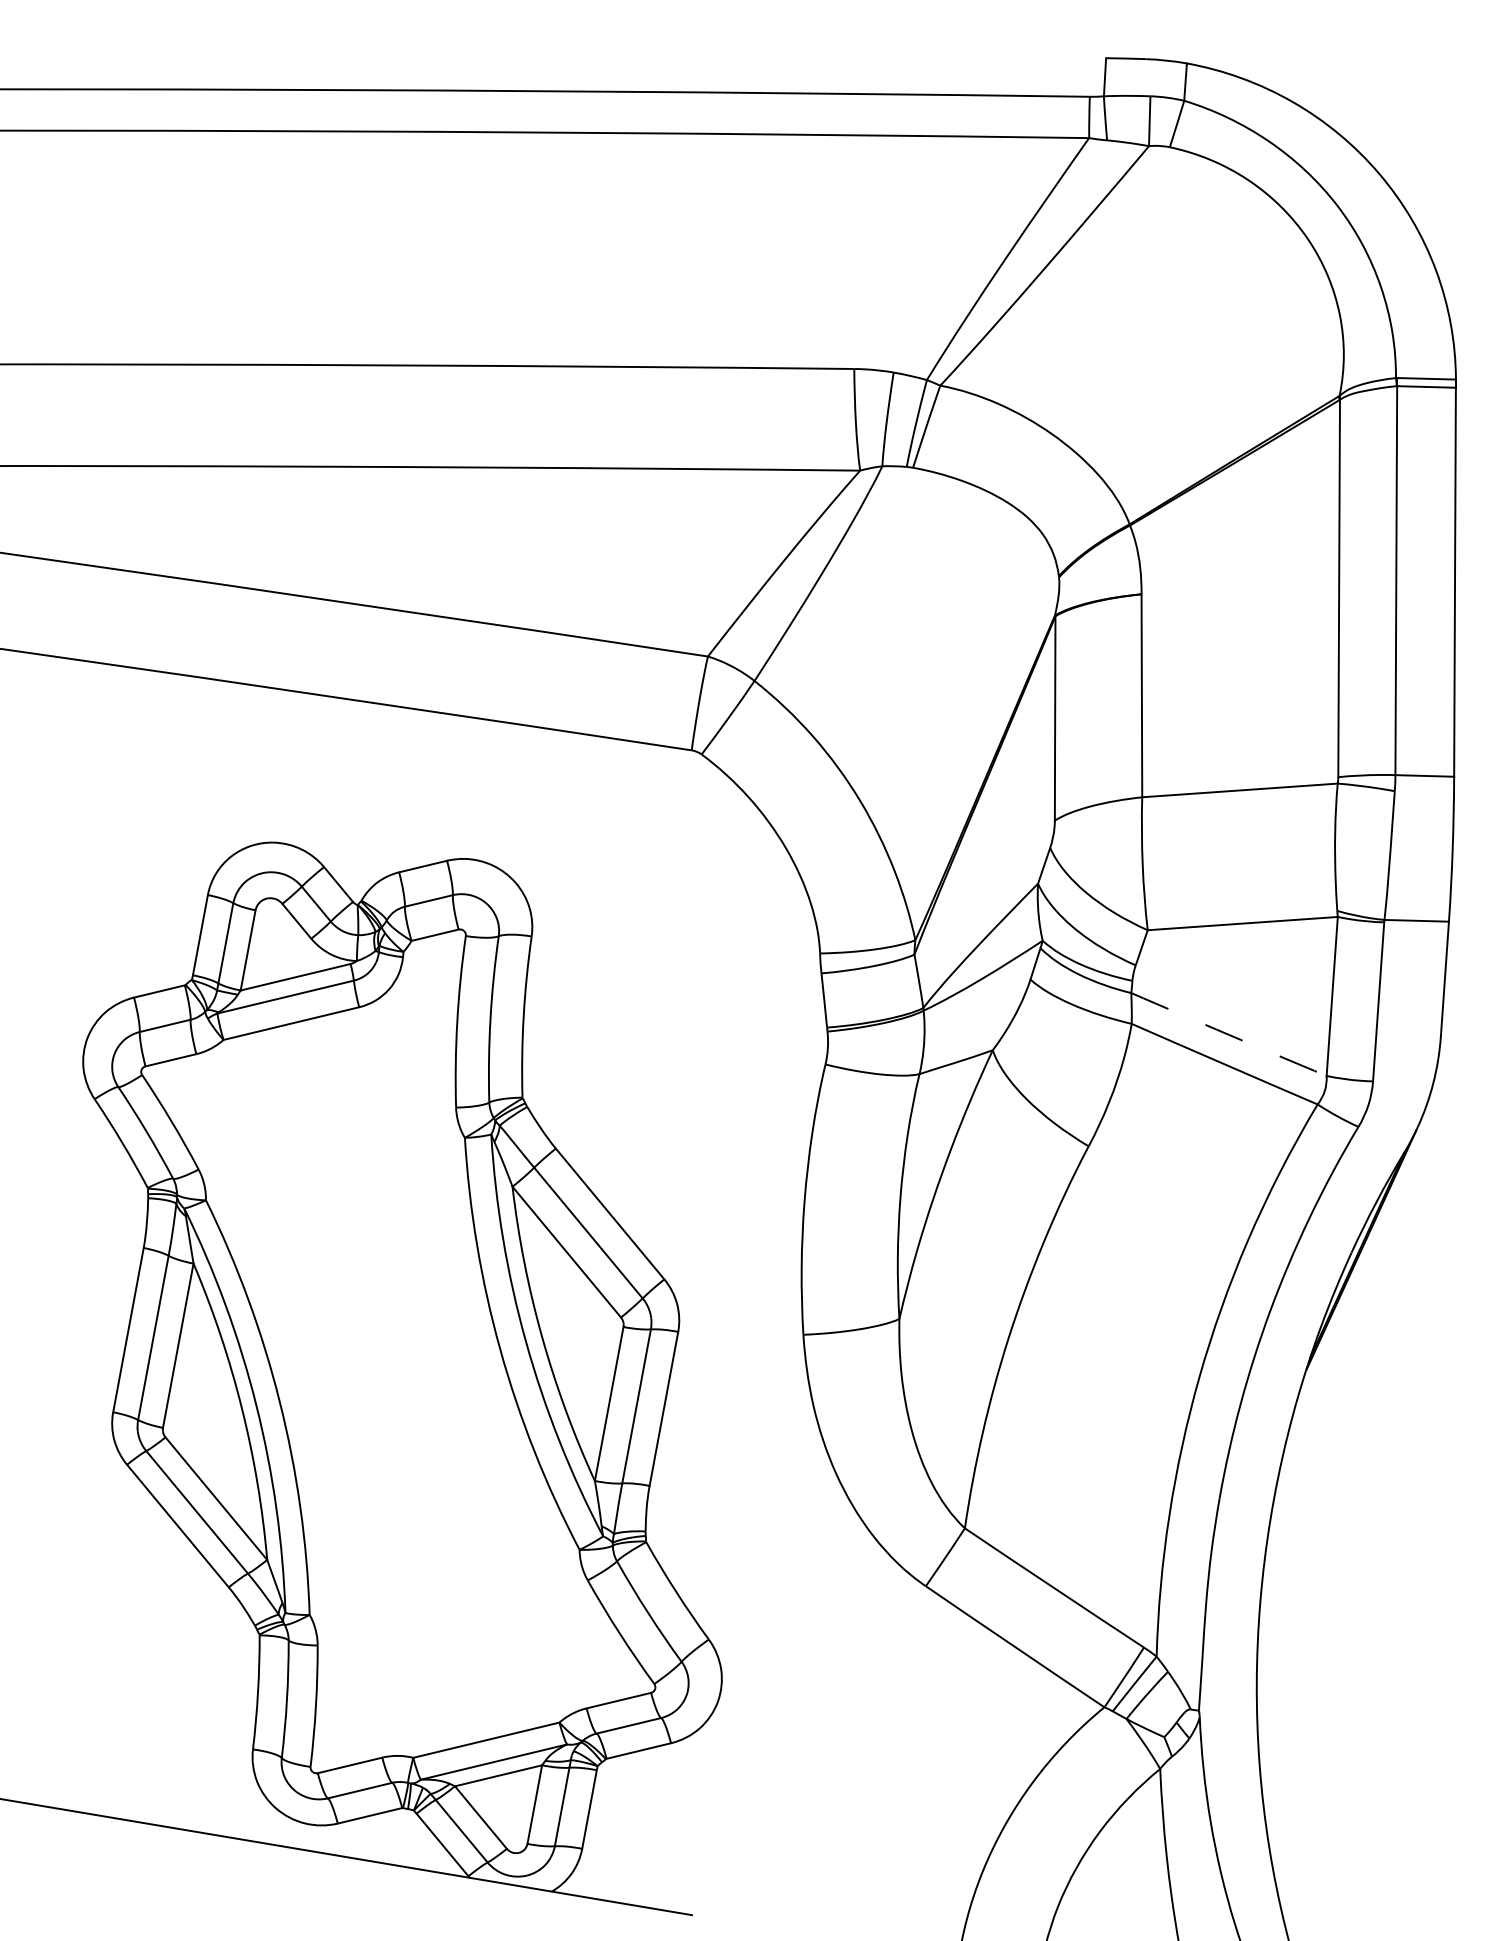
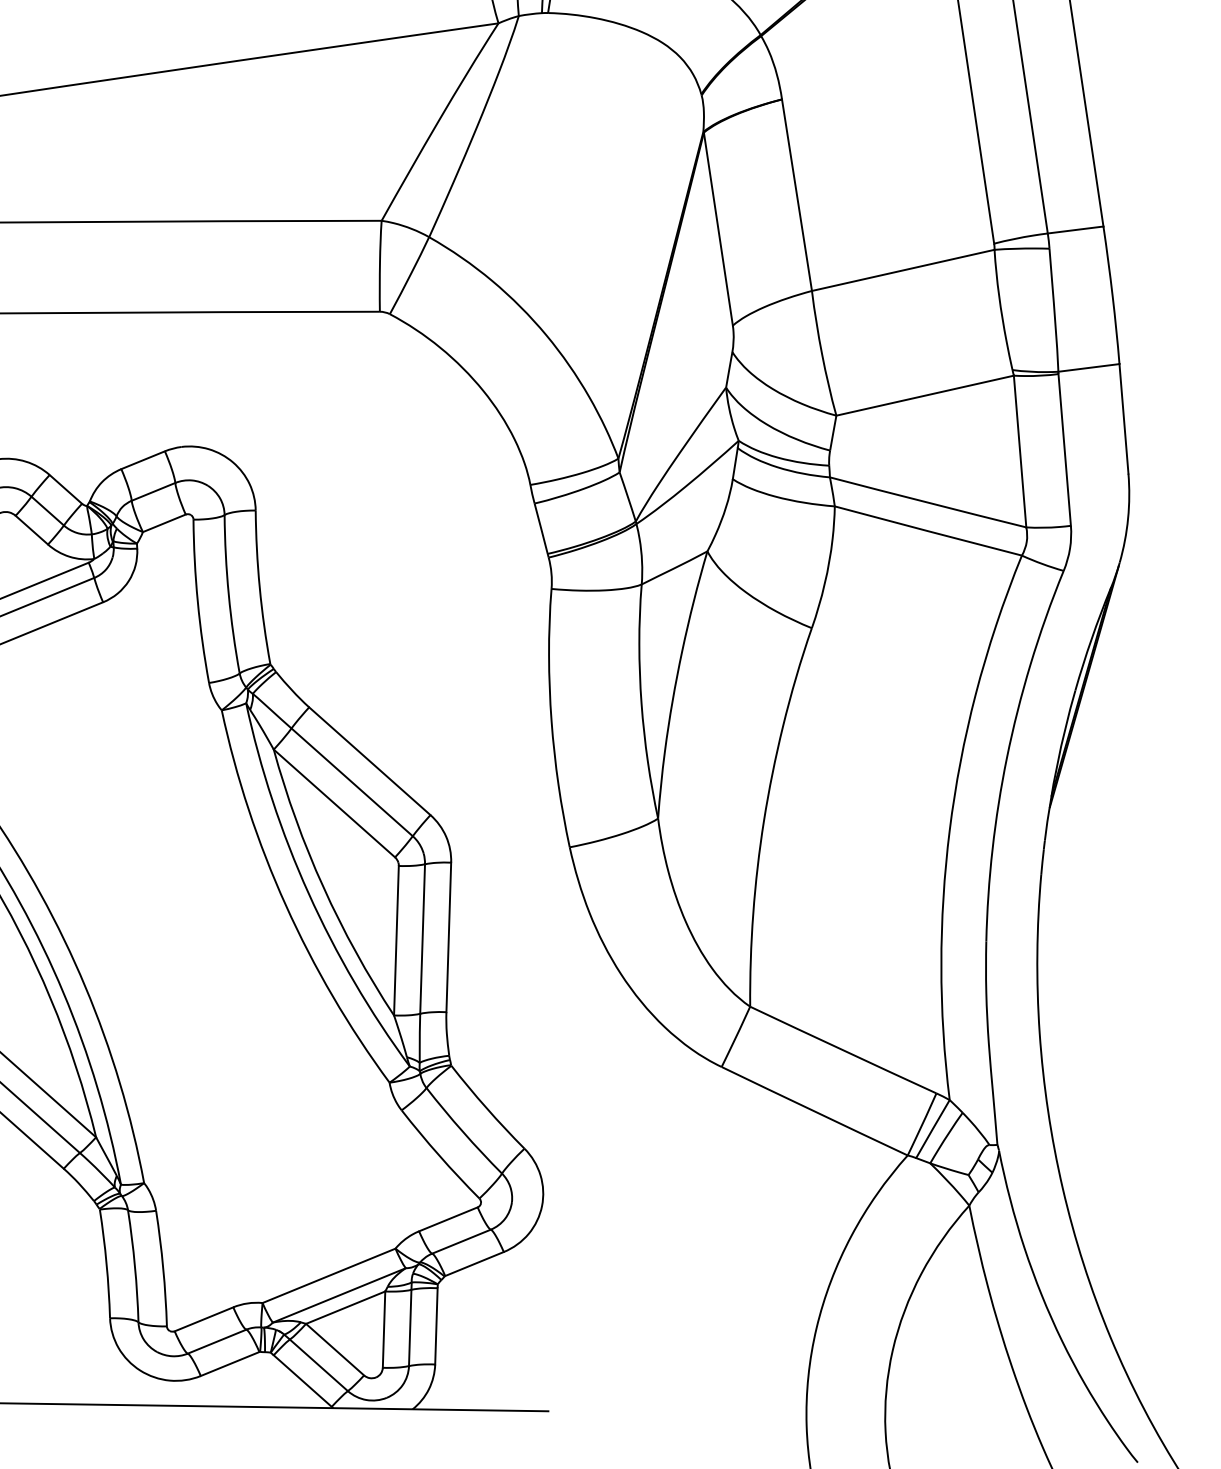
arc: (1228, 1034) -> (927, 502), dashed -> solid

